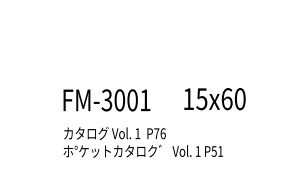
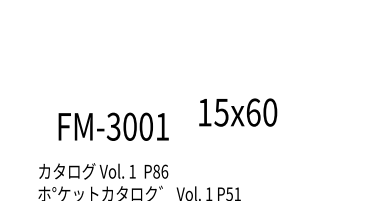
text: (214, 99) -> (237, 113), moved
text: (106, 100) -> (113, 126), moved
text: (156, 133) -> (156, 171), P76 -> P86

